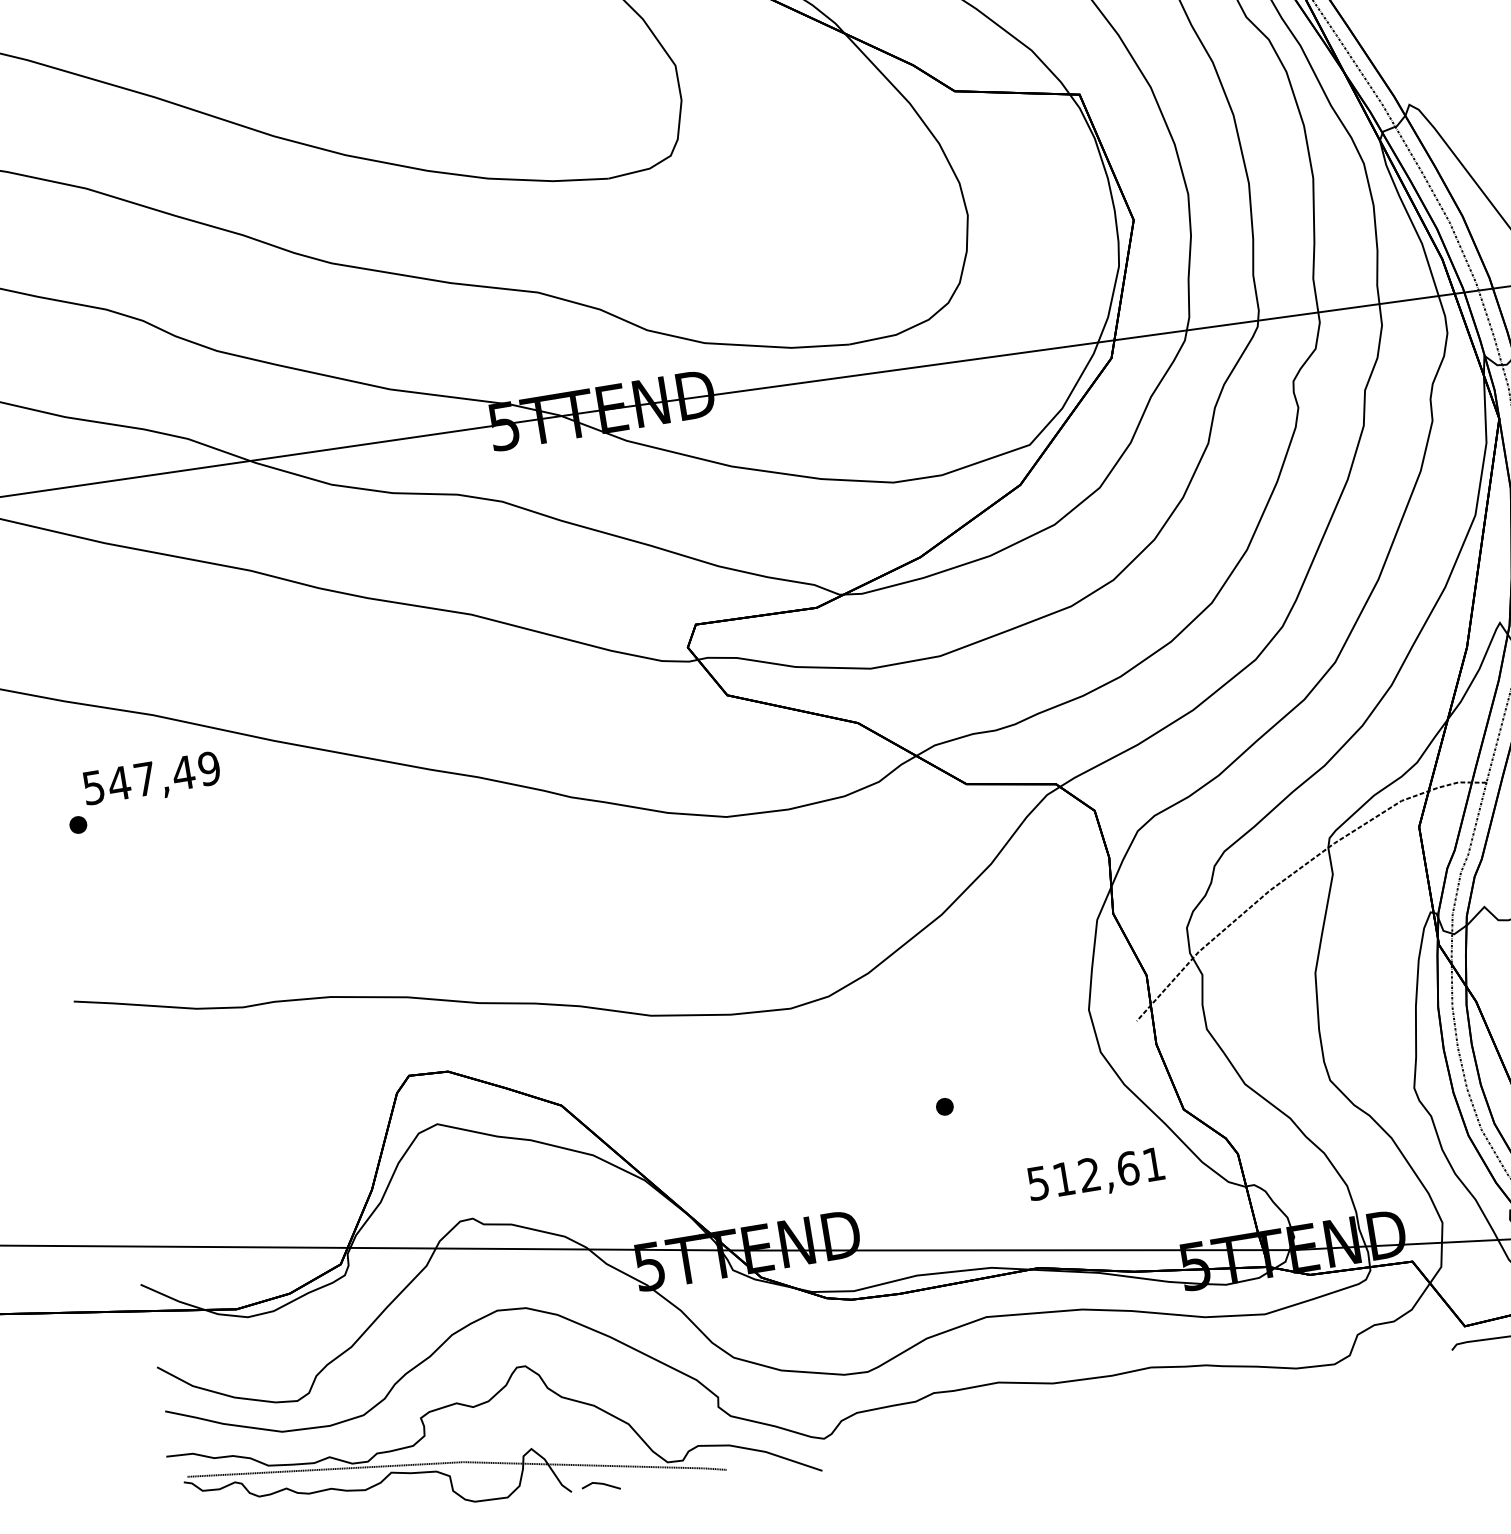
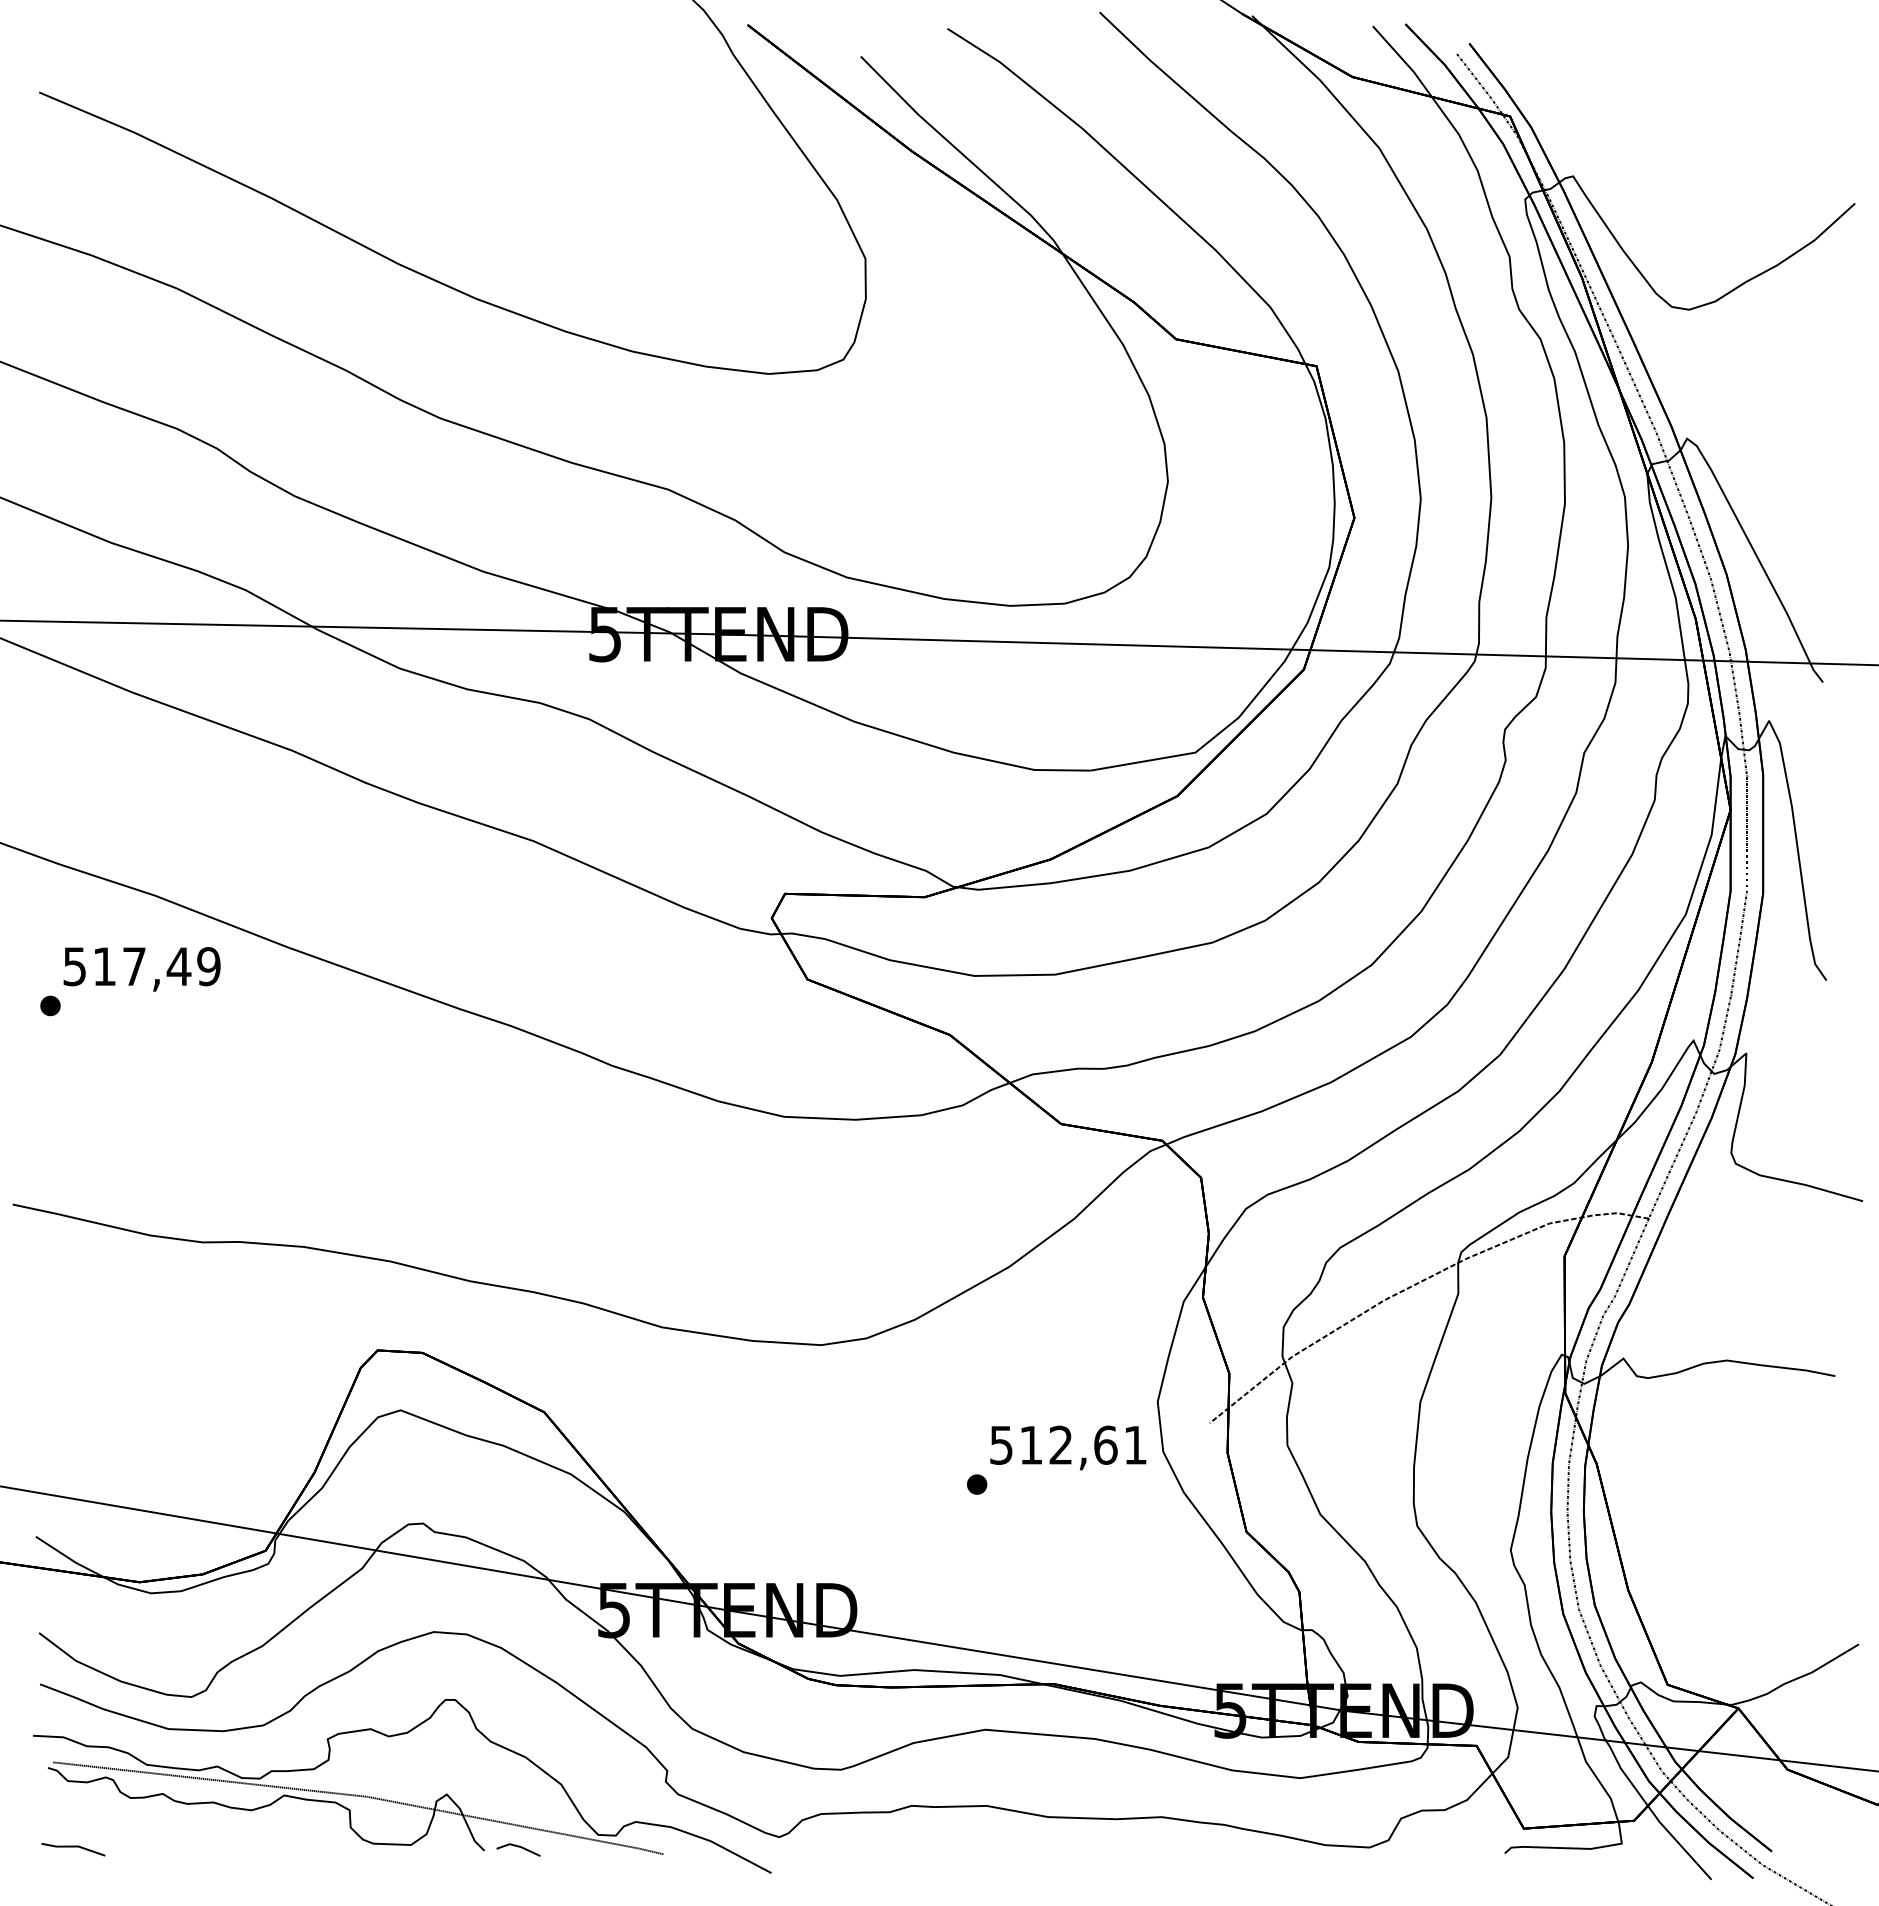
text: (119, 783) -> (104, 966), 547,49 -> 517,49
text: (1096, 1175) -> (1068, 1447), moved

